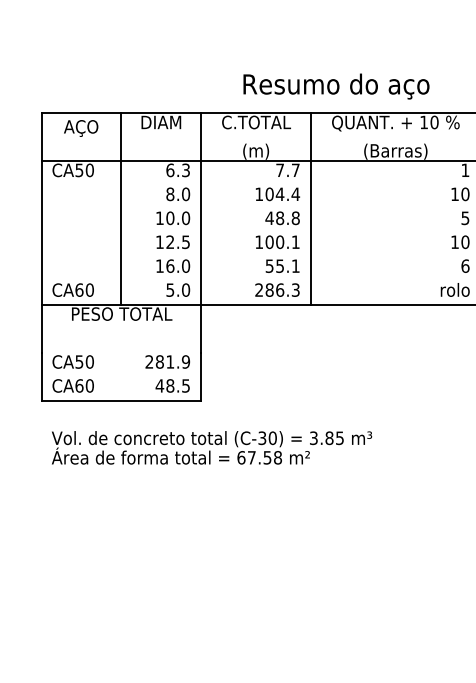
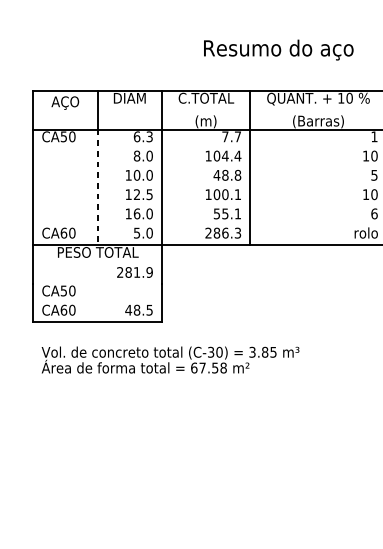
text: (336, 86) -> (278, 50), moved
line: (121, 233) -> (97, 187), solid -> dashed
text: (167, 361) -> (134, 272), moved

